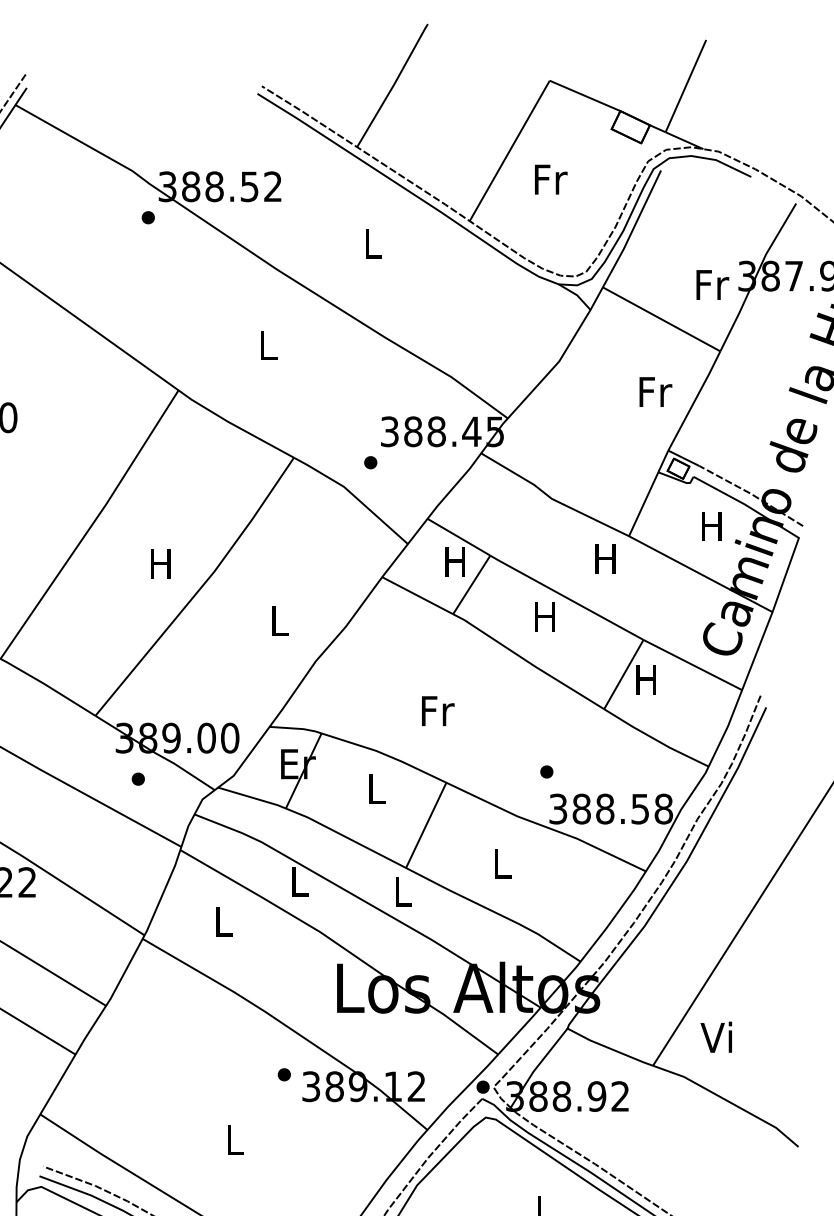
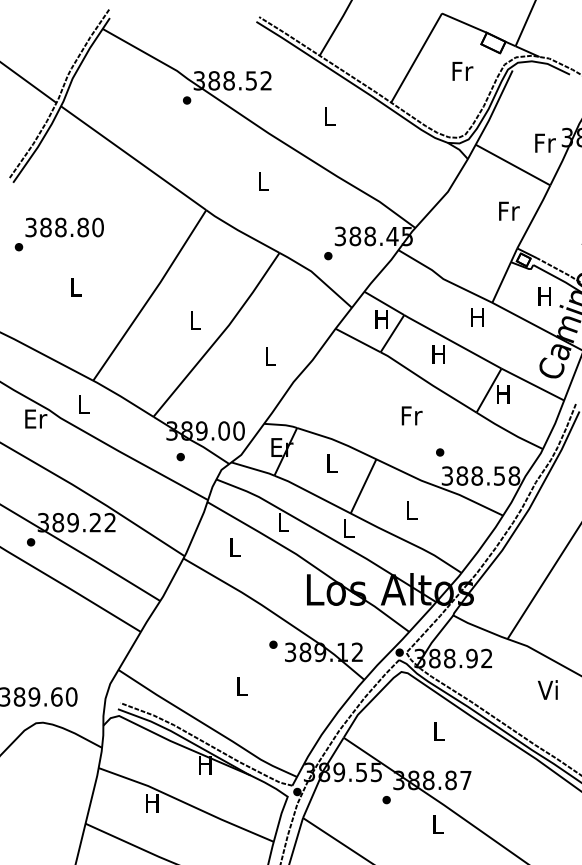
text: (550, 179) -> (462, 71), moved
text: (161, 564) -> (195, 320), H -> L
text: (437, 710) -> (411, 415), moved
text: (715, 1036) -> (547, 689), moved

